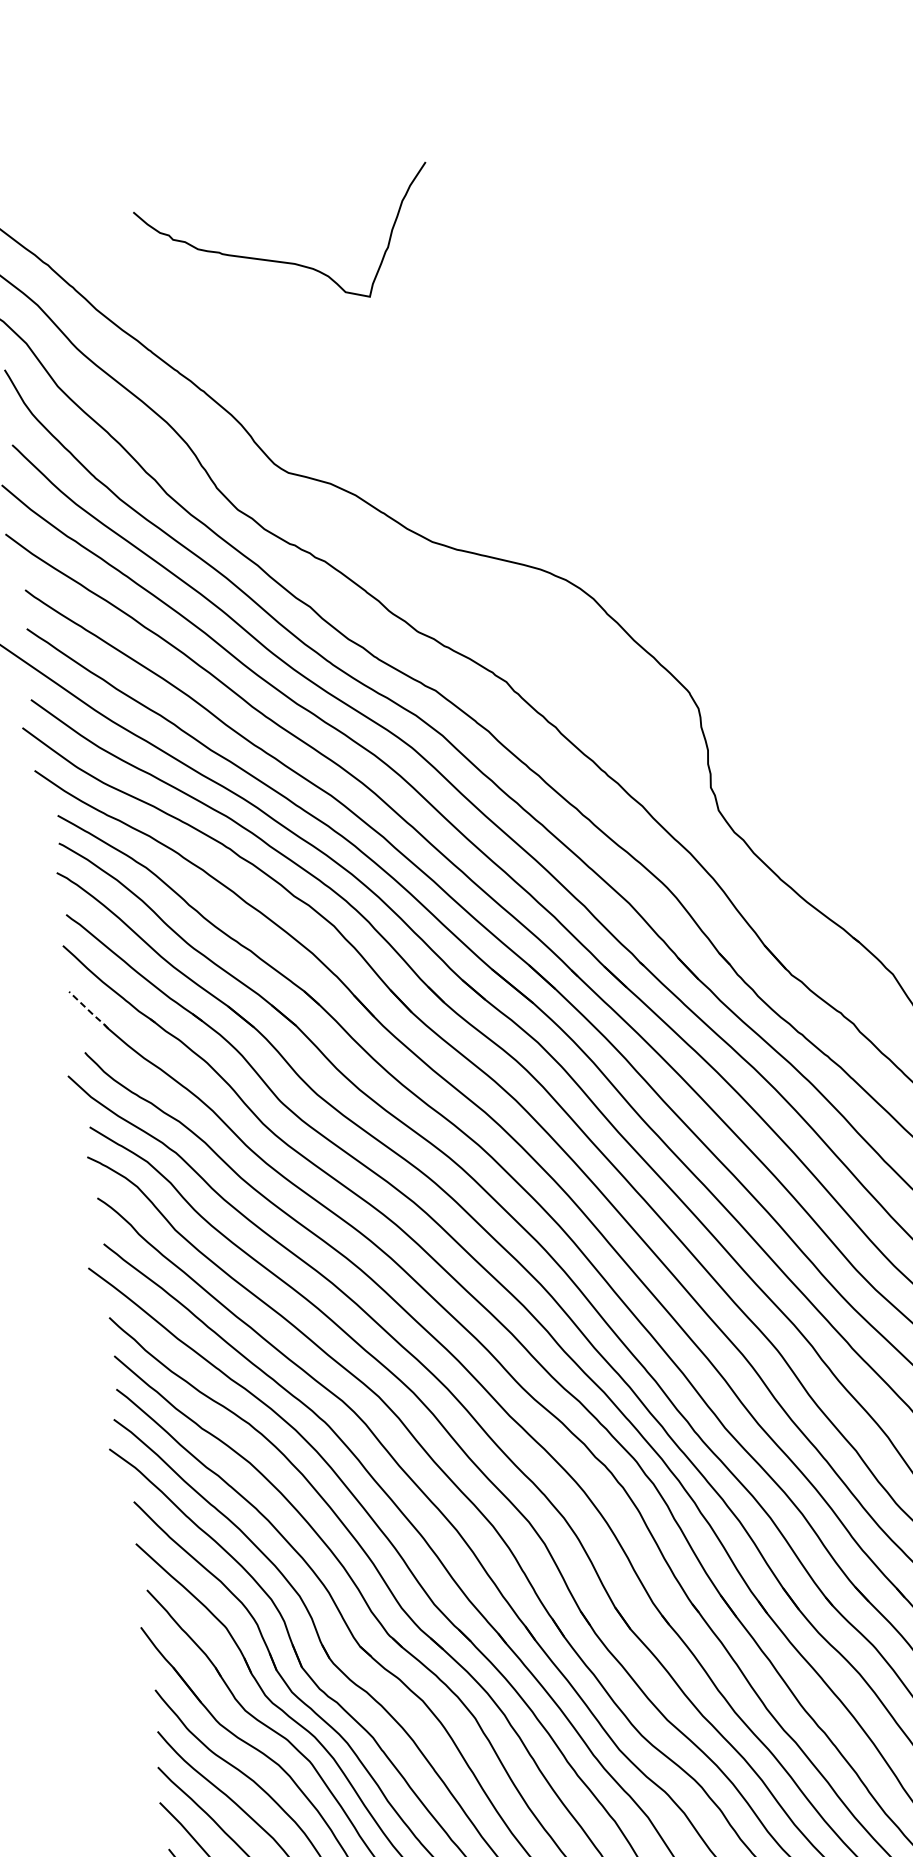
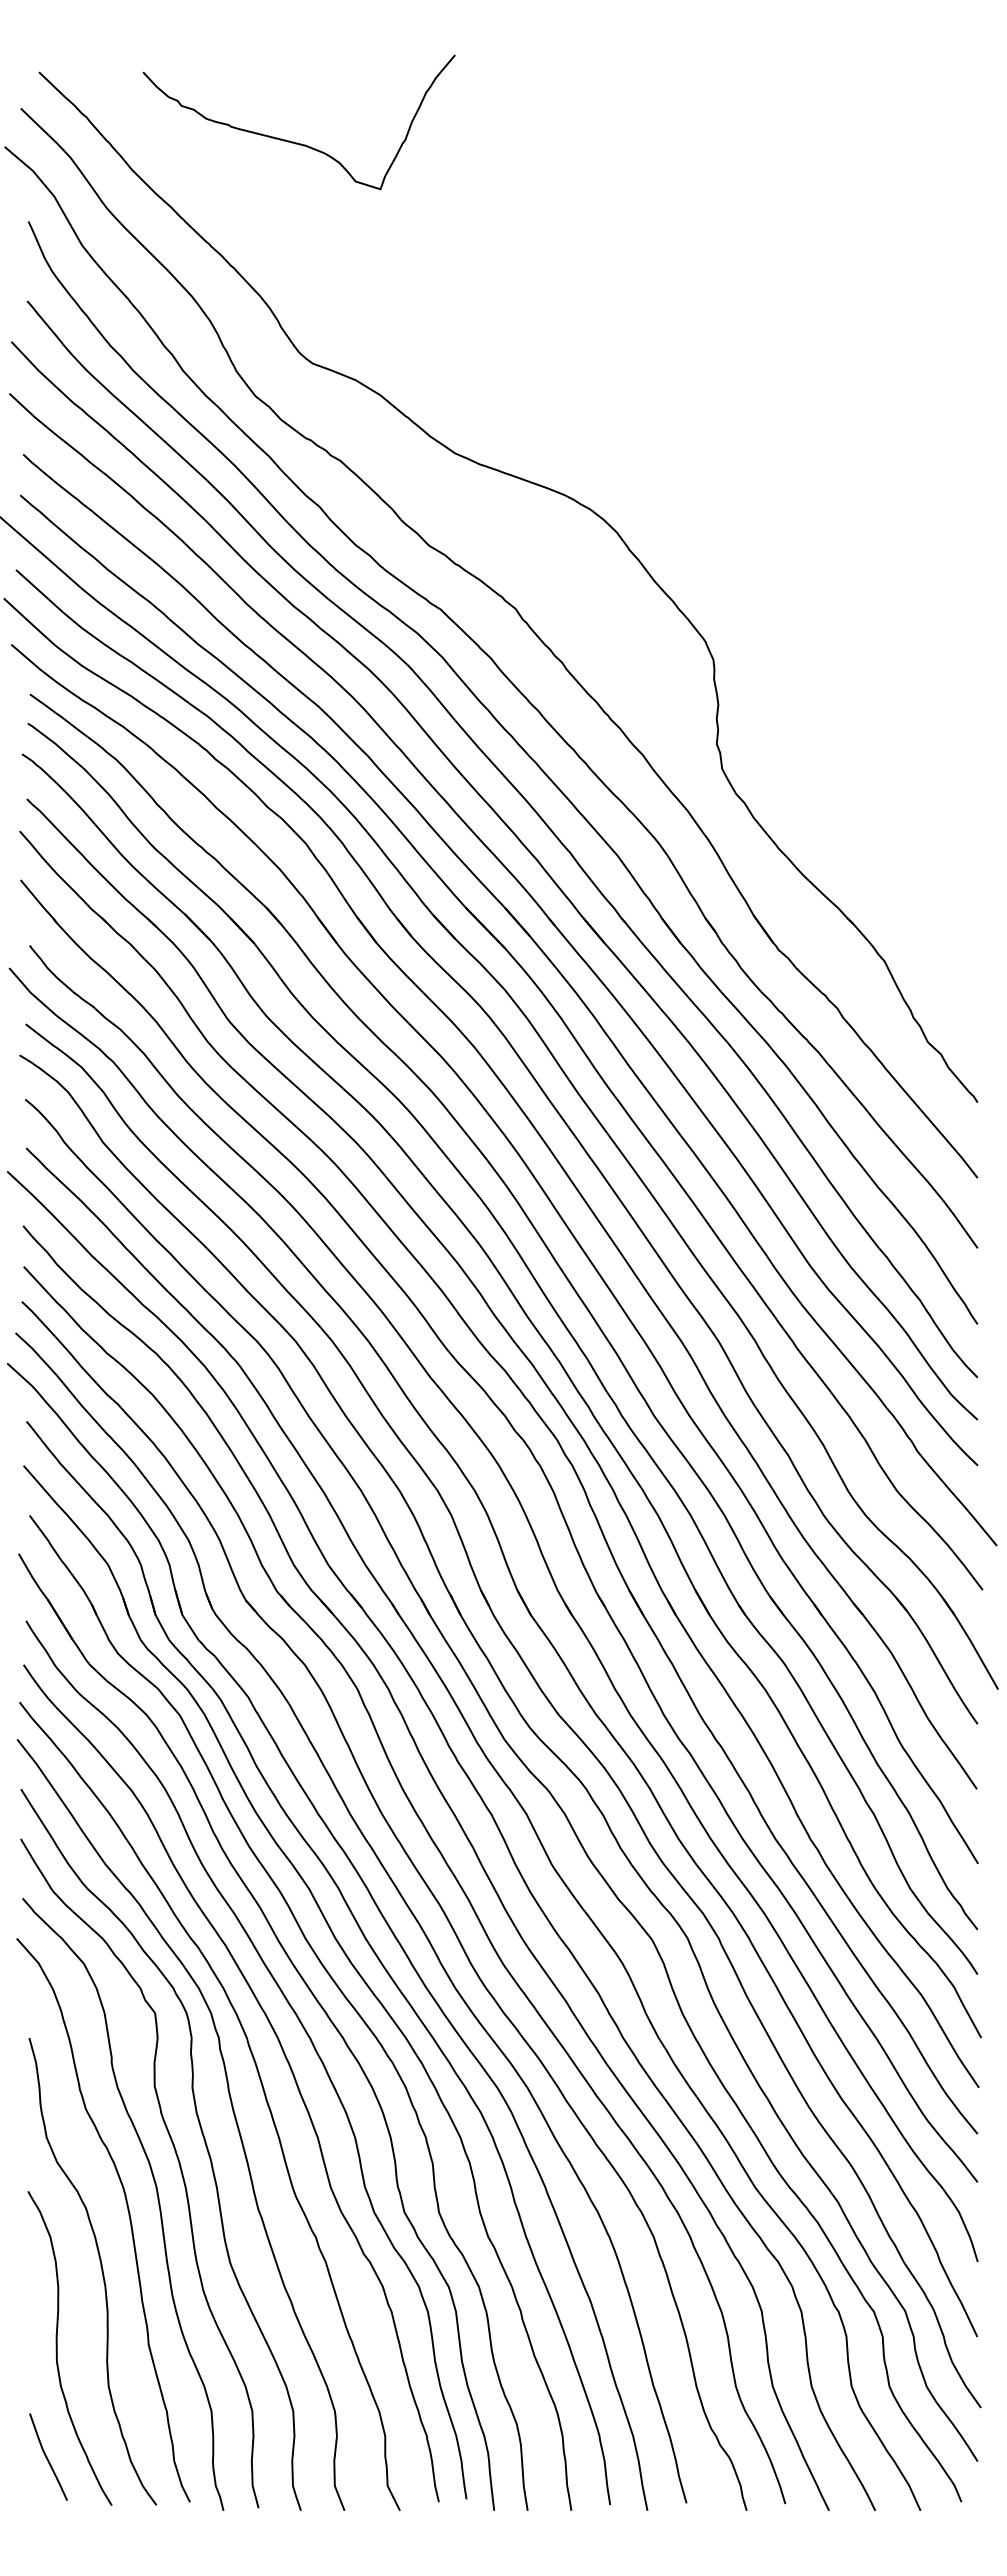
curve: (282, 261) -> (293, 141), moved
line: (89, 1010) -> (39, 902), dashed -> solid

